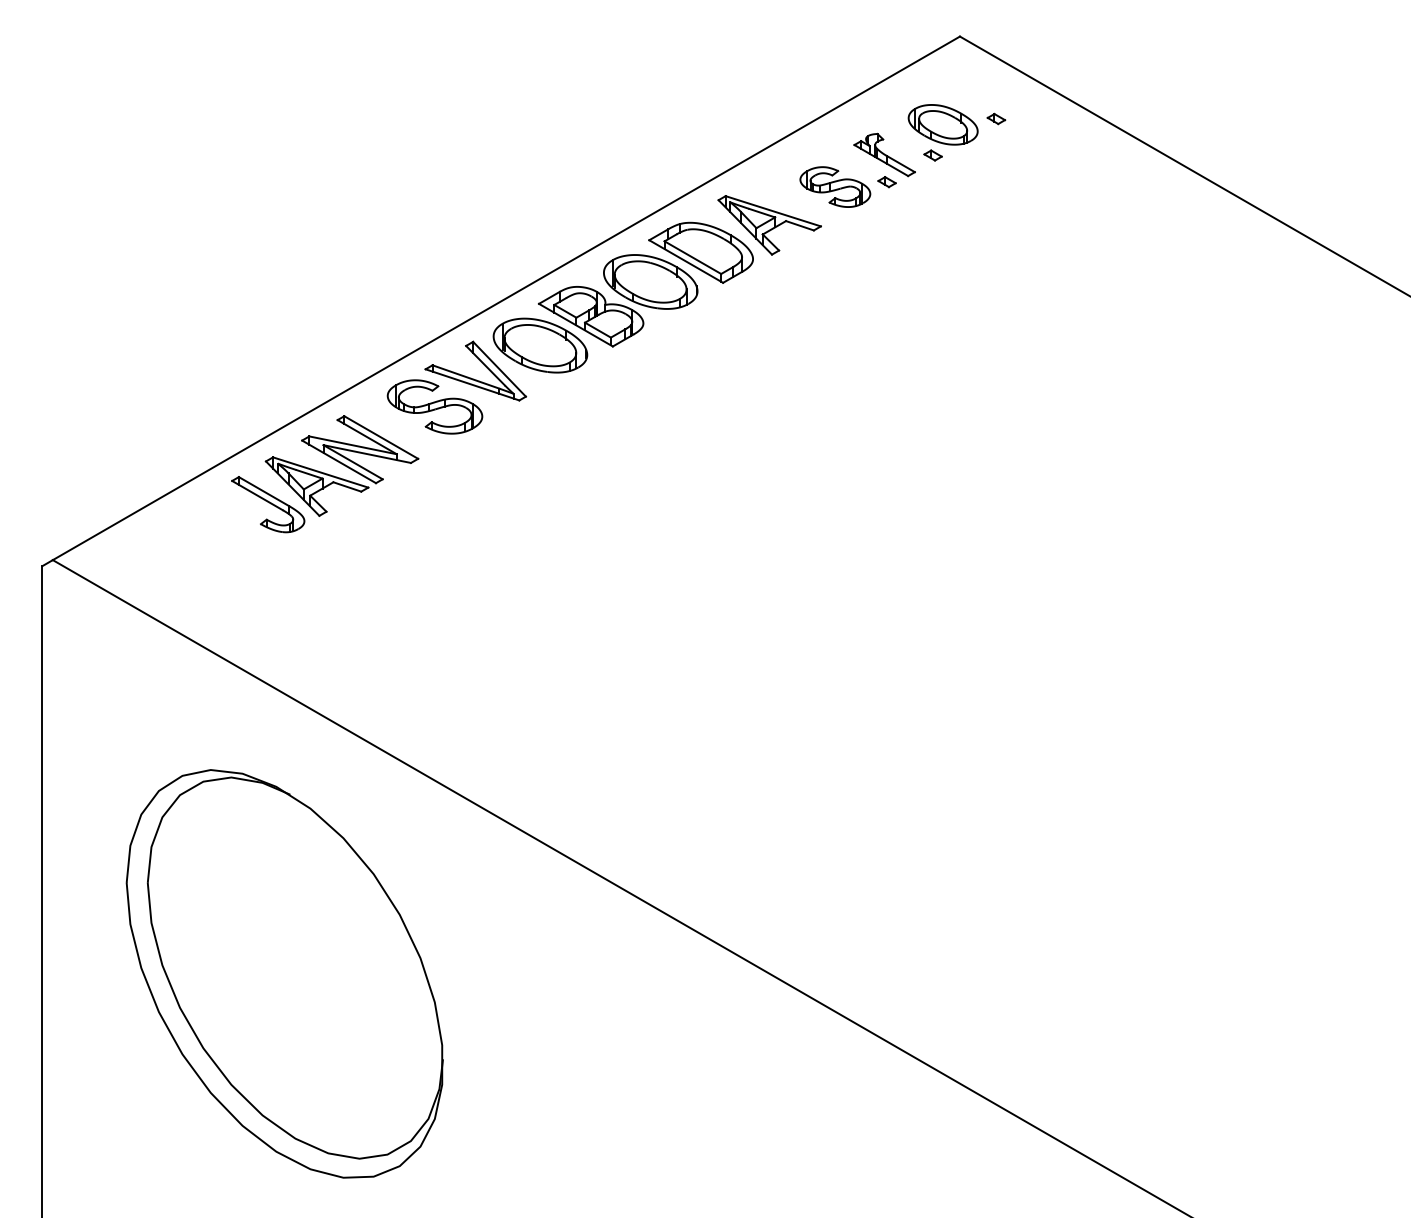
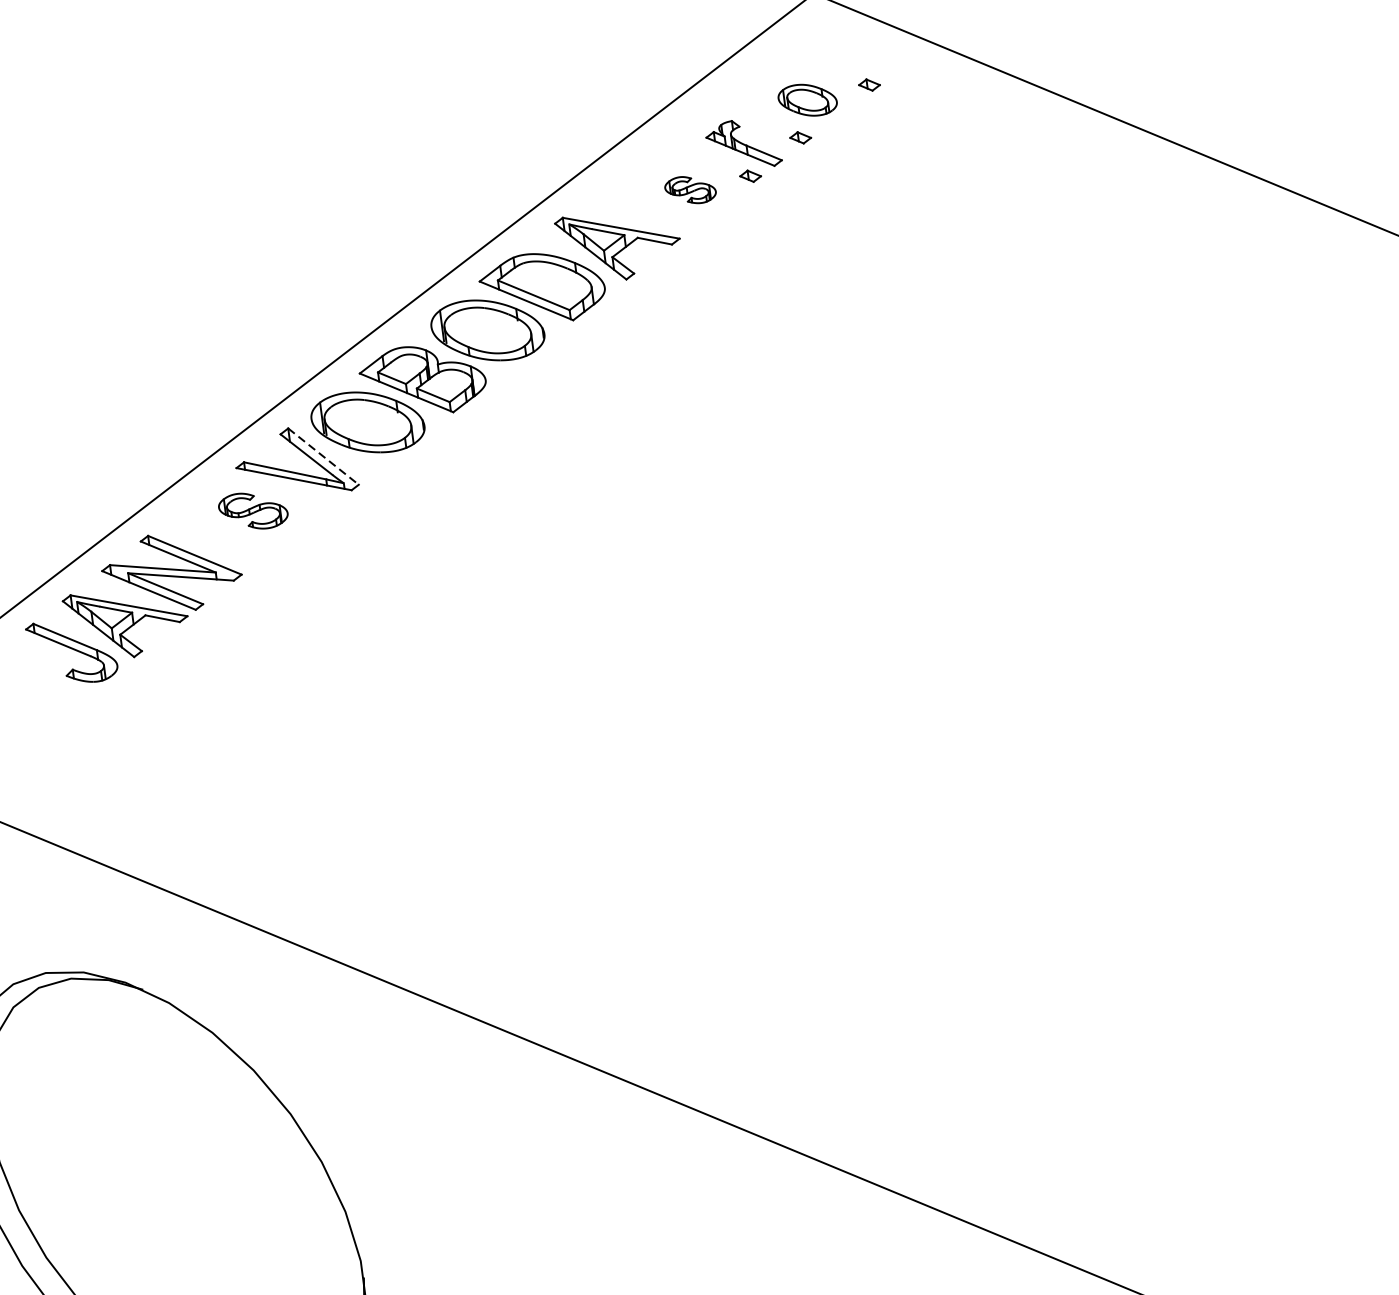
part: (942, 124) -> (806, 99), size x0.7
part: (835, 186) -> (690, 189), size x0.6
line: (499, 369) -> (323, 456), solid -> dashed
part: (434, 406) -> (252, 510), size x0.6

